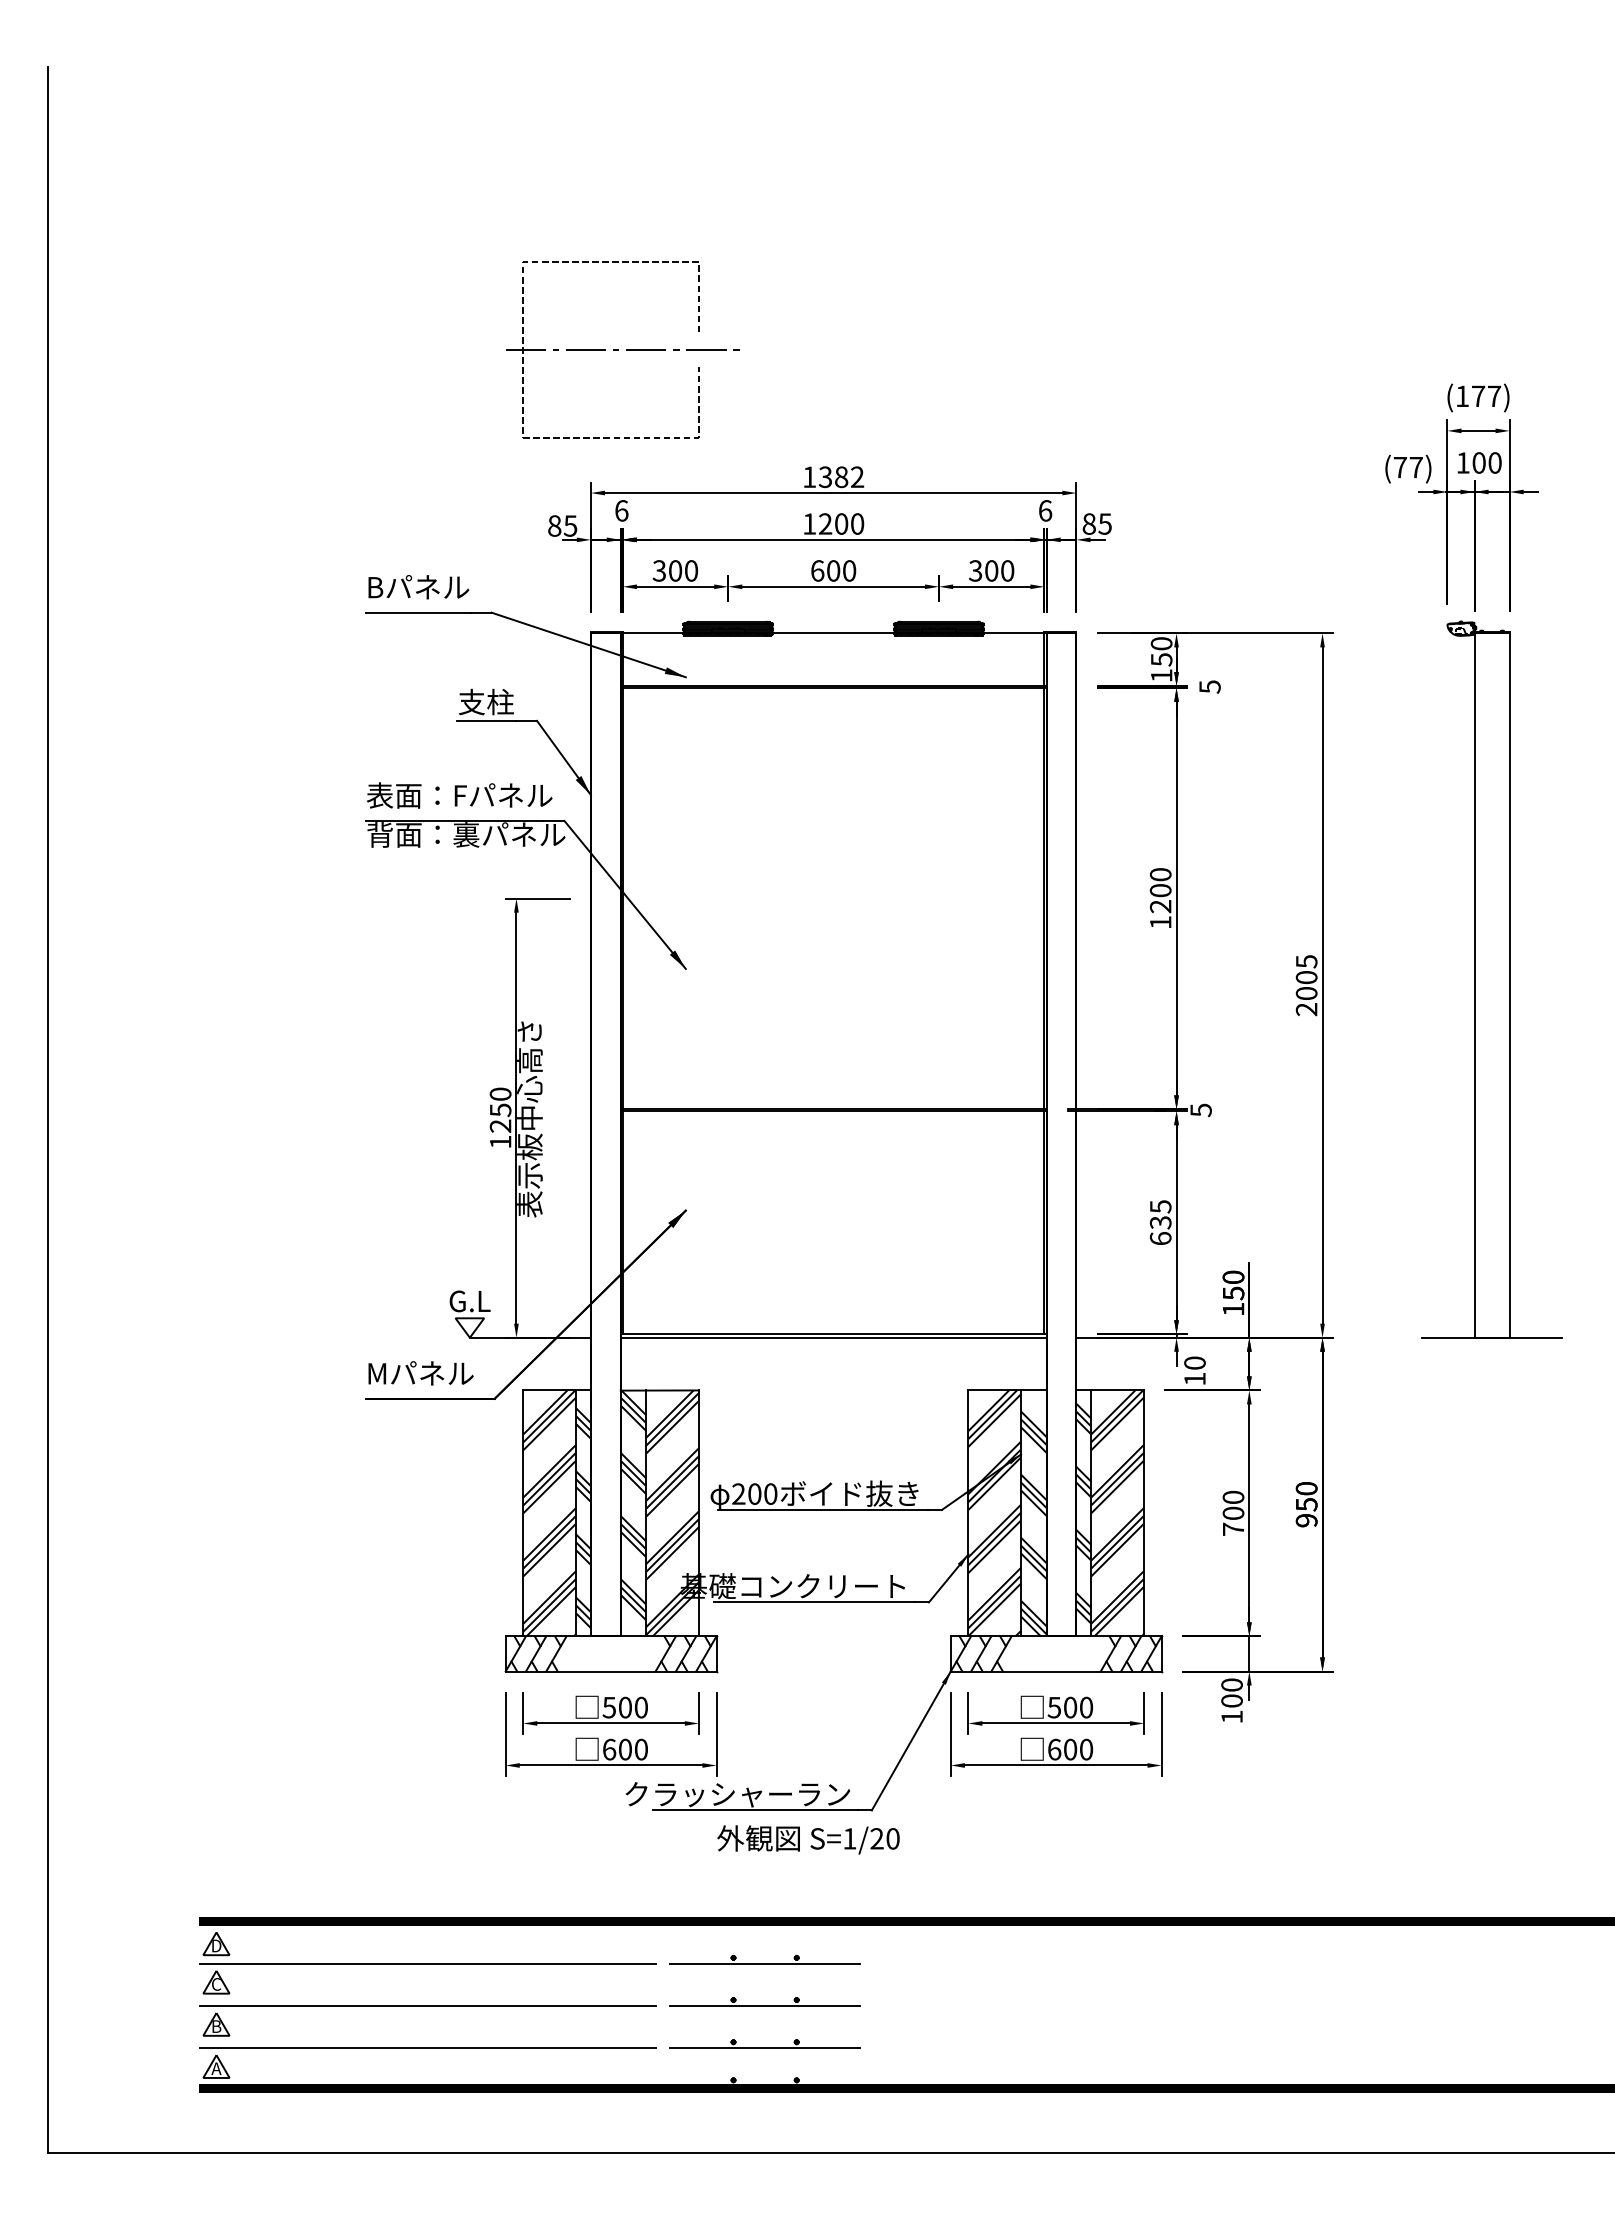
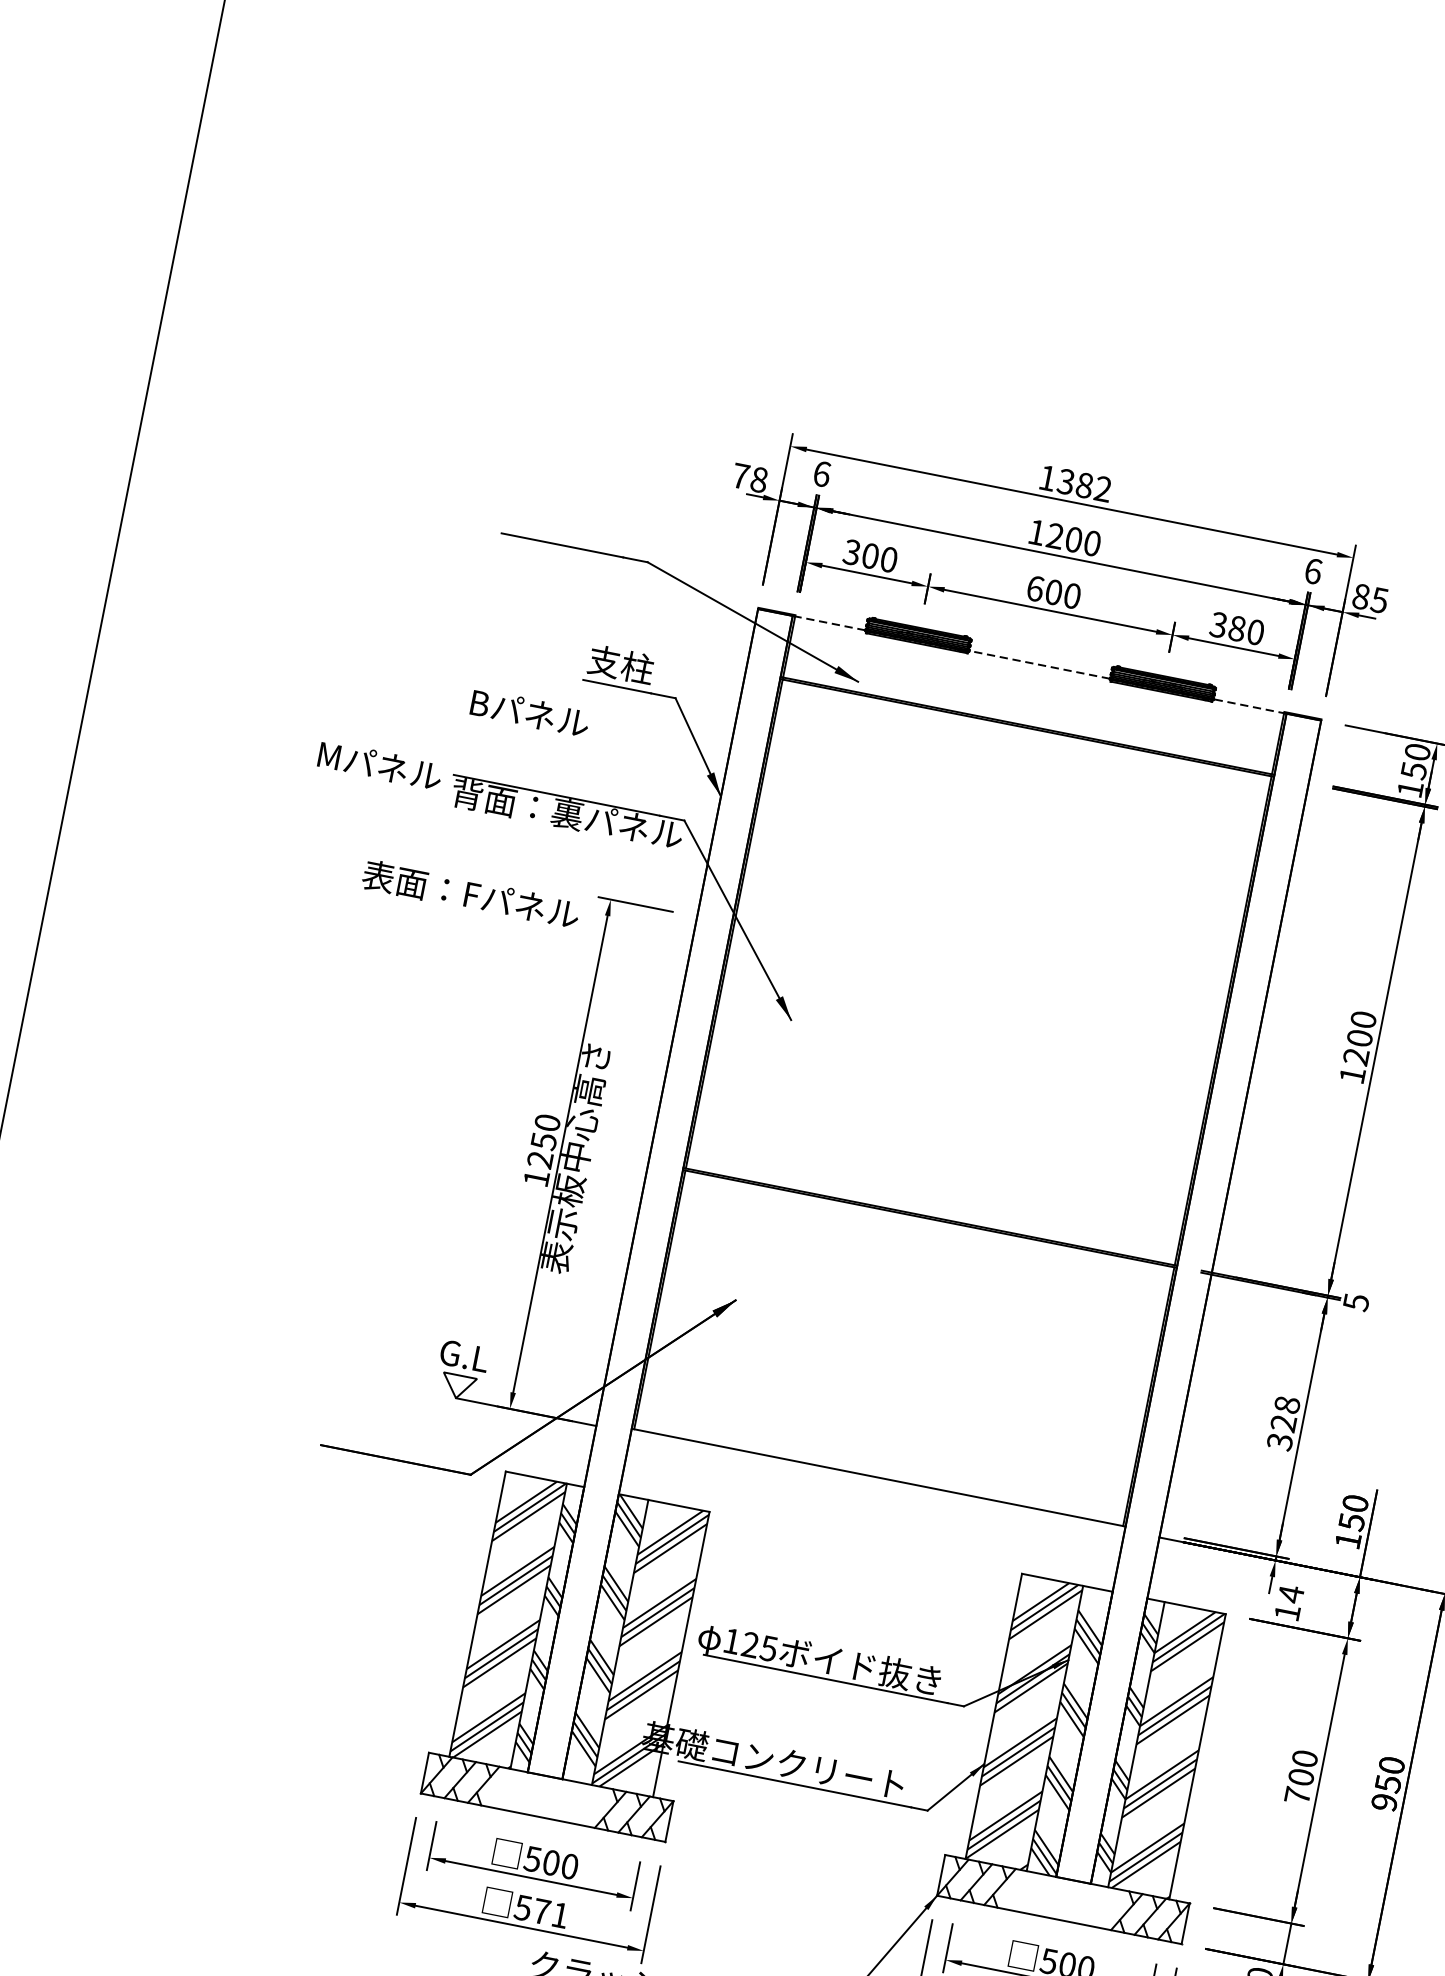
part: (622, 349) -> (859, 287), removed
text: (562, 525) -> (749, 477), 85 -> 78
text: (991, 570) -> (1237, 628), 300 -> 380
text: (418, 587) -> (529, 713), moved
line: (651, 633) -> (828, 623), solid -> dashed
line: (833, 633) -> (1039, 664), solid -> dashed
line: (1014, 633) -> (1249, 706), solid -> dashed
text: (459, 795) -> (470, 894), moved
text: (1160, 1222) -> (1283, 1423), 635 -> 328
line: (833, 1337) -> (877, 1481), removed
text: (1194, 1363) -> (1290, 1594), 10 -> 14
text: (420, 1373) -> (379, 765), moved
text: (754, 1493) -> (750, 1644), 200 -> 125
text: (624, 1749) -> (540, 1911), 600 -> 571

